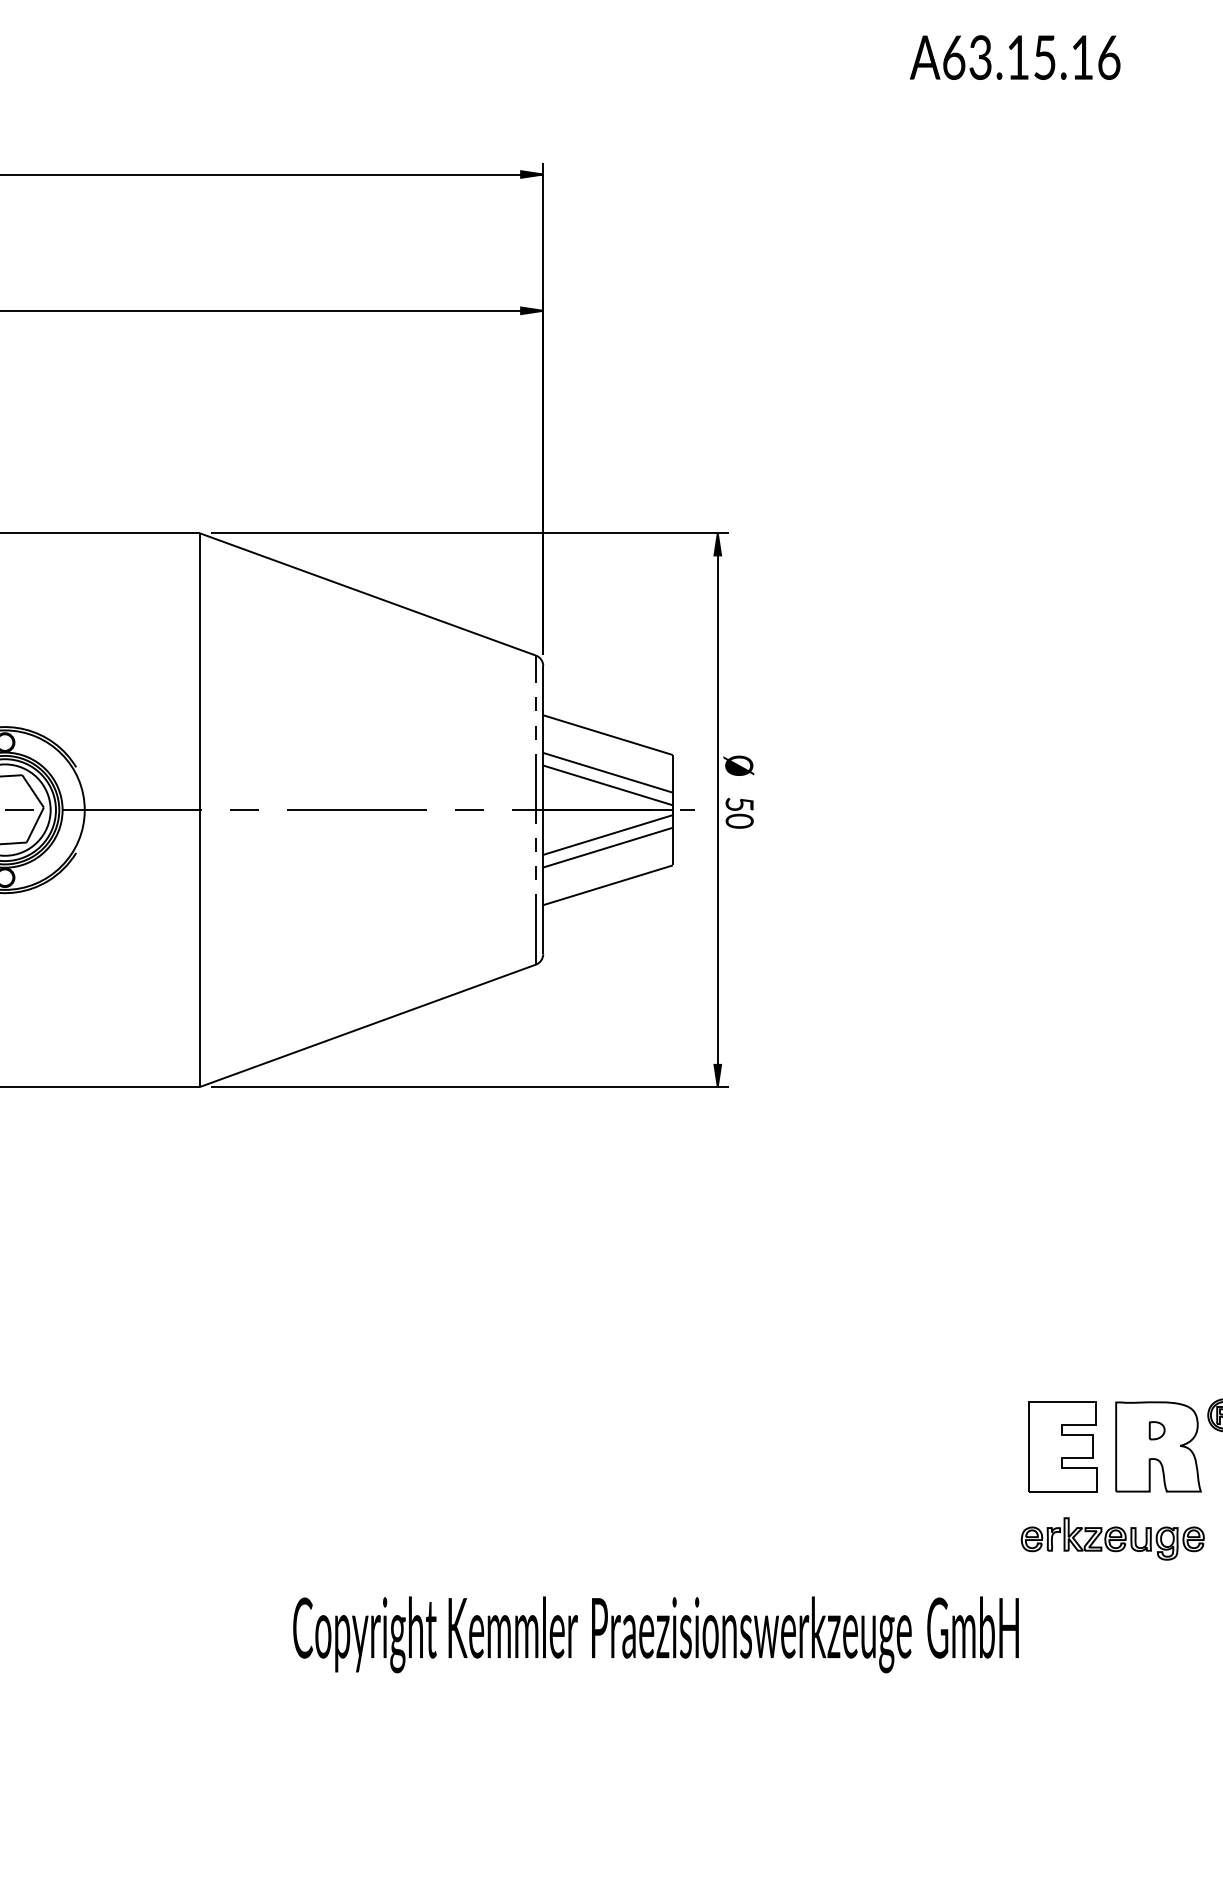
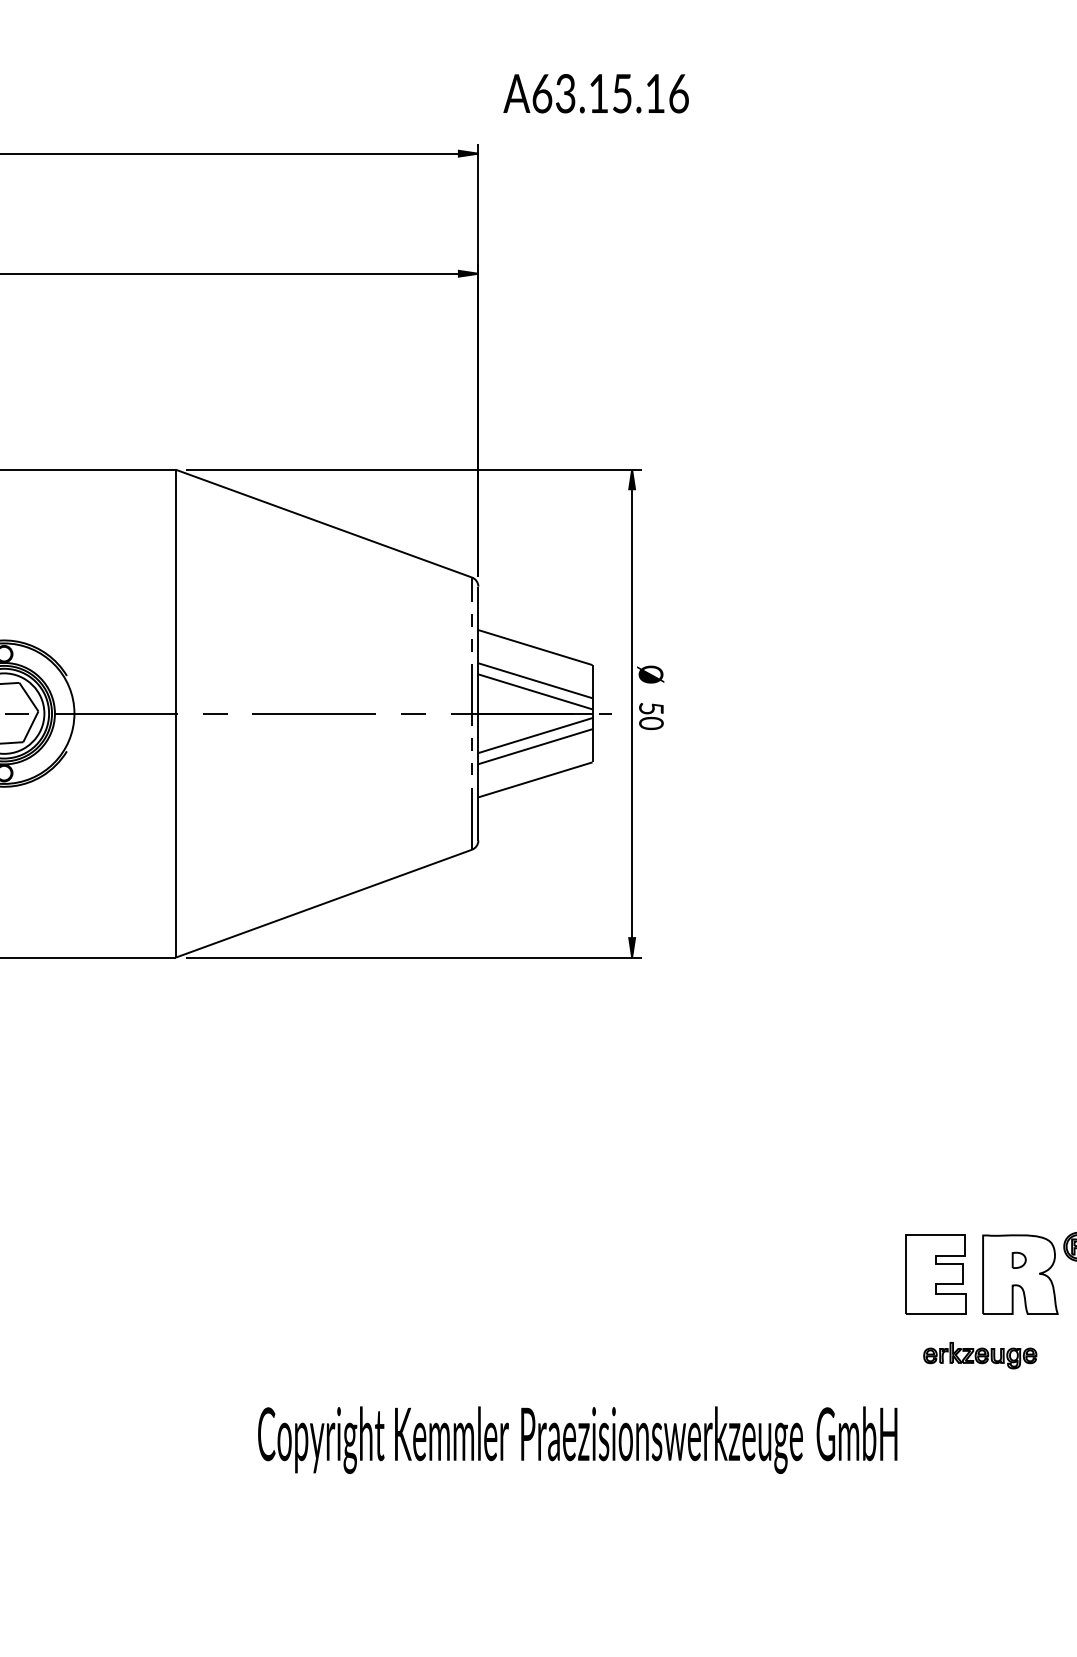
text: (1014, 57) -> (595, 93), moved
part: (1113, 1538) -> (980, 1355), size x0.7

